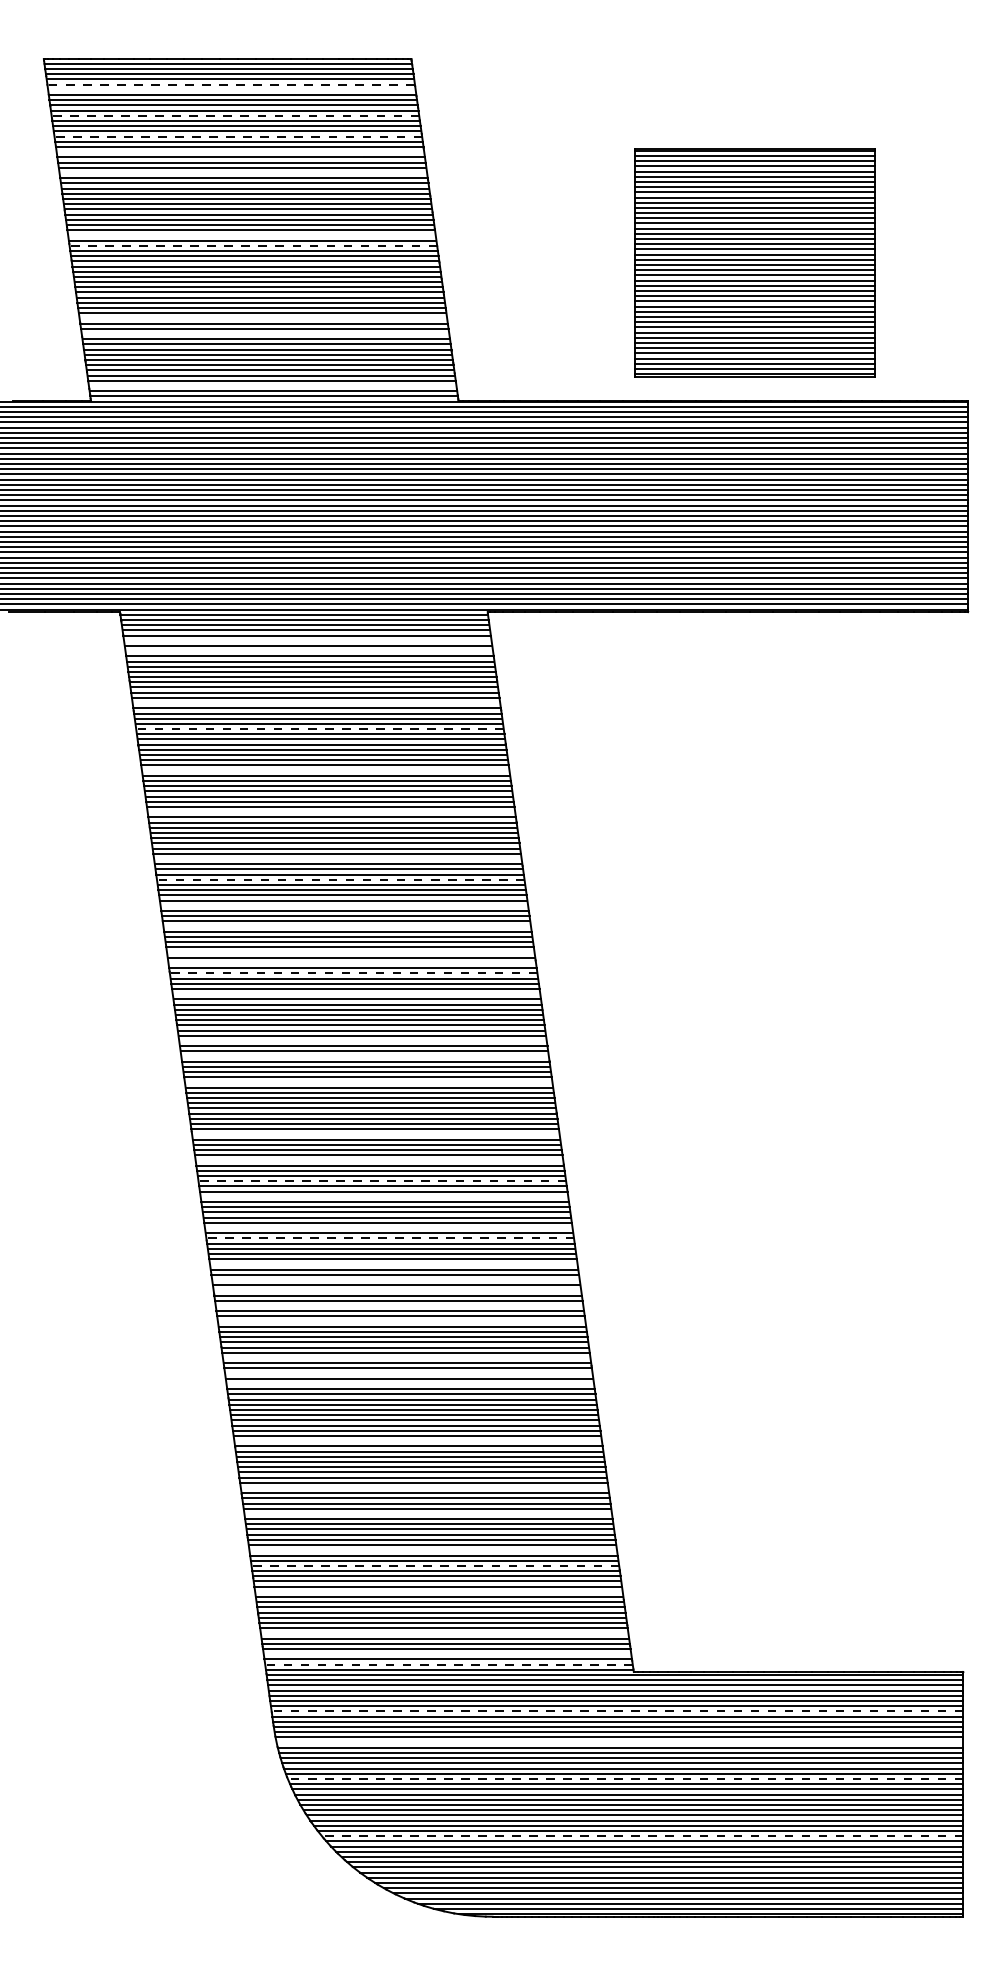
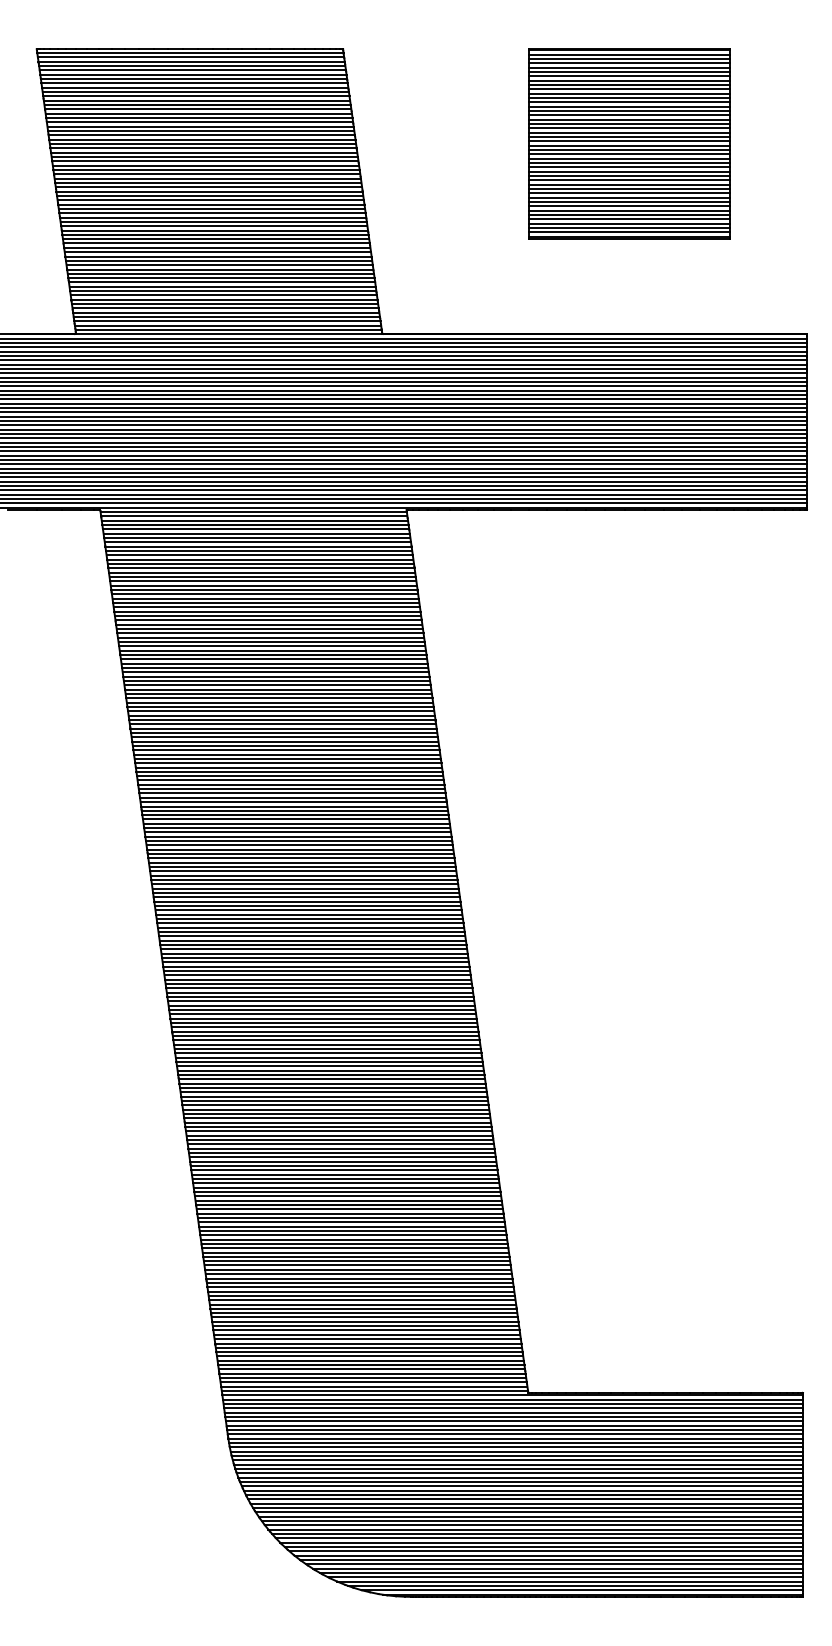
line: (231, 84) -> (193, 70), dashed -> solid
line: (231, 89) -> (193, 74), added
line: (235, 115) -> (196, 96), dashed -> solid
line: (238, 136) -> (198, 113), dashed -> solid
line: (240, 152) -> (200, 126), added
line: (243, 172) -> (203, 143), added
line: (251, 235) -> (209, 196), added
line: (253, 245) -> (211, 204), dashed -> solid
part: (754, 262) -> (628, 143), moved
line: (263, 318) -> (219, 265), added
line: (265, 334) -> (221, 278), added
line: (272, 386) -> (227, 321), added
line: (307, 640) -> (256, 533), added
line: (309, 651) -> (258, 542), added
line: (316, 703) -> (263, 585), added
line: (319, 729) -> (266, 607), dashed -> solid
line: (325, 770) -> (271, 641), added
line: (331, 812) -> (276, 676), added
line: (337, 859) -> (281, 715), added
line: (340, 879) -> (283, 732), dashed -> solid
line: (344, 905) -> (287, 754), added
line: (346, 926) -> (288, 771), added
line: (350, 952) -> (292, 793), added
line: (352, 963) -> (293, 802), added
line: (353, 973) -> (294, 810), dashed -> solid
line: (356, 994) -> (297, 828), added
line: (362, 1040) -> (302, 866), added
line: (364, 1056) -> (303, 880), added
line: (368, 1082) -> (307, 901), added
line: (375, 1134) -> (313, 945), added
line: (379, 1160) -> (316, 966), added
line: (382, 1181) -> (318, 984), dashed -> solid
line: (384, 1196) -> (320, 996), added
line: (388, 1228) -> (323, 1023), added
line: (390, 1238) -> (325, 1031), dashed -> solid
line: (393, 1264) -> (328, 1053), added
line: (395, 1279) -> (329, 1065), added
line: (397, 1290) -> (331, 1075), added
line: (399, 1306) -> (333, 1088), added
line: (401, 1321) -> (334, 1100), added
line: (406, 1357) -> (338, 1130), added
line: (408, 1373) -> (340, 1144), added
line: (410, 1384) -> (342, 1153), added
line: (417, 1441) -> (348, 1200), added
line: (424, 1487) -> (353, 1239), added
line: (428, 1513) -> (357, 1260), added
line: (433, 1550) -> (361, 1291), added
line: (435, 1565) -> (363, 1304), dashed -> solid
line: (438, 1591) -> (365, 1325), added
line: (444, 1633) -> (370, 1360), added
line: (447, 1654) -> (373, 1378), added
line: (449, 1664) -> (374, 1386), dashed -> solid
line: (617, 1711) -> (514, 1425), dashed -> solid
line: (619, 1742) -> (516, 1451), added
line: (625, 1779) -> (521, 1482), dashed -> solid
line: (642, 1836) -> (535, 1529), dashed -> solid

